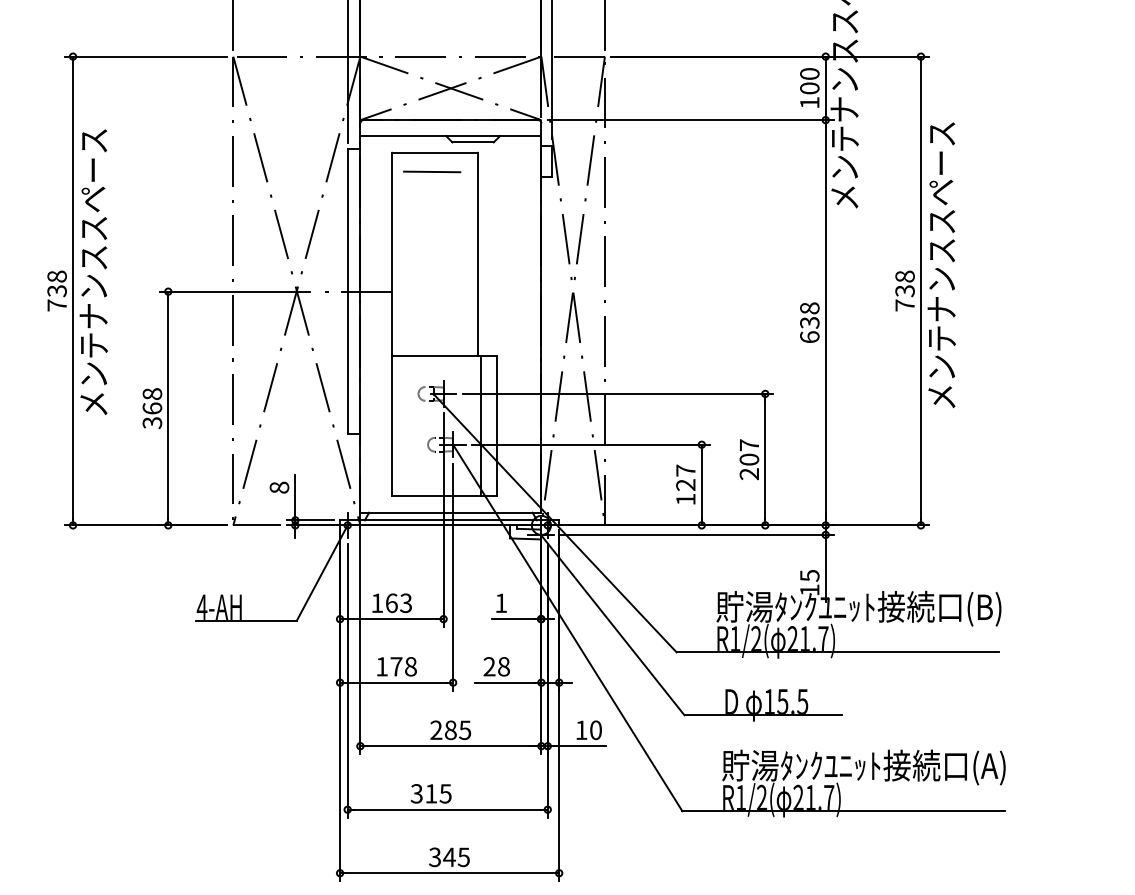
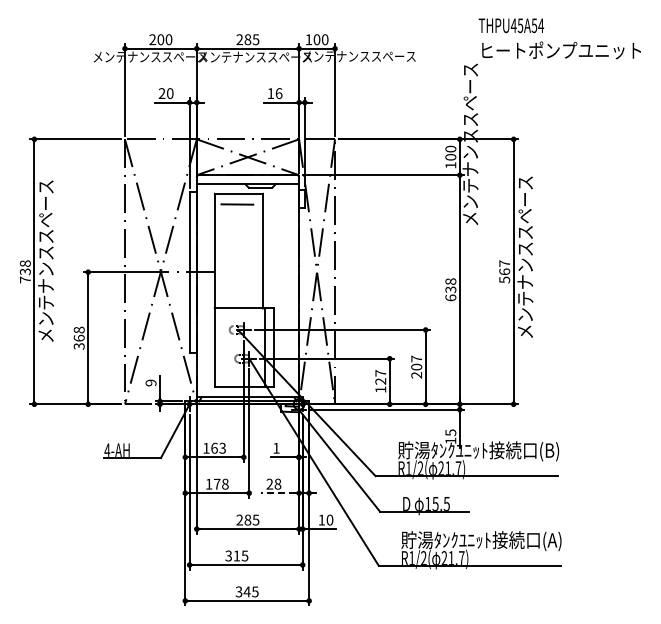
text: (904, 290) -> (504, 271), 738 -> 567
text: (278, 486) -> (150, 382), 8 -> 9
line: (503, 683) -> (277, 493), solid -> dashed

